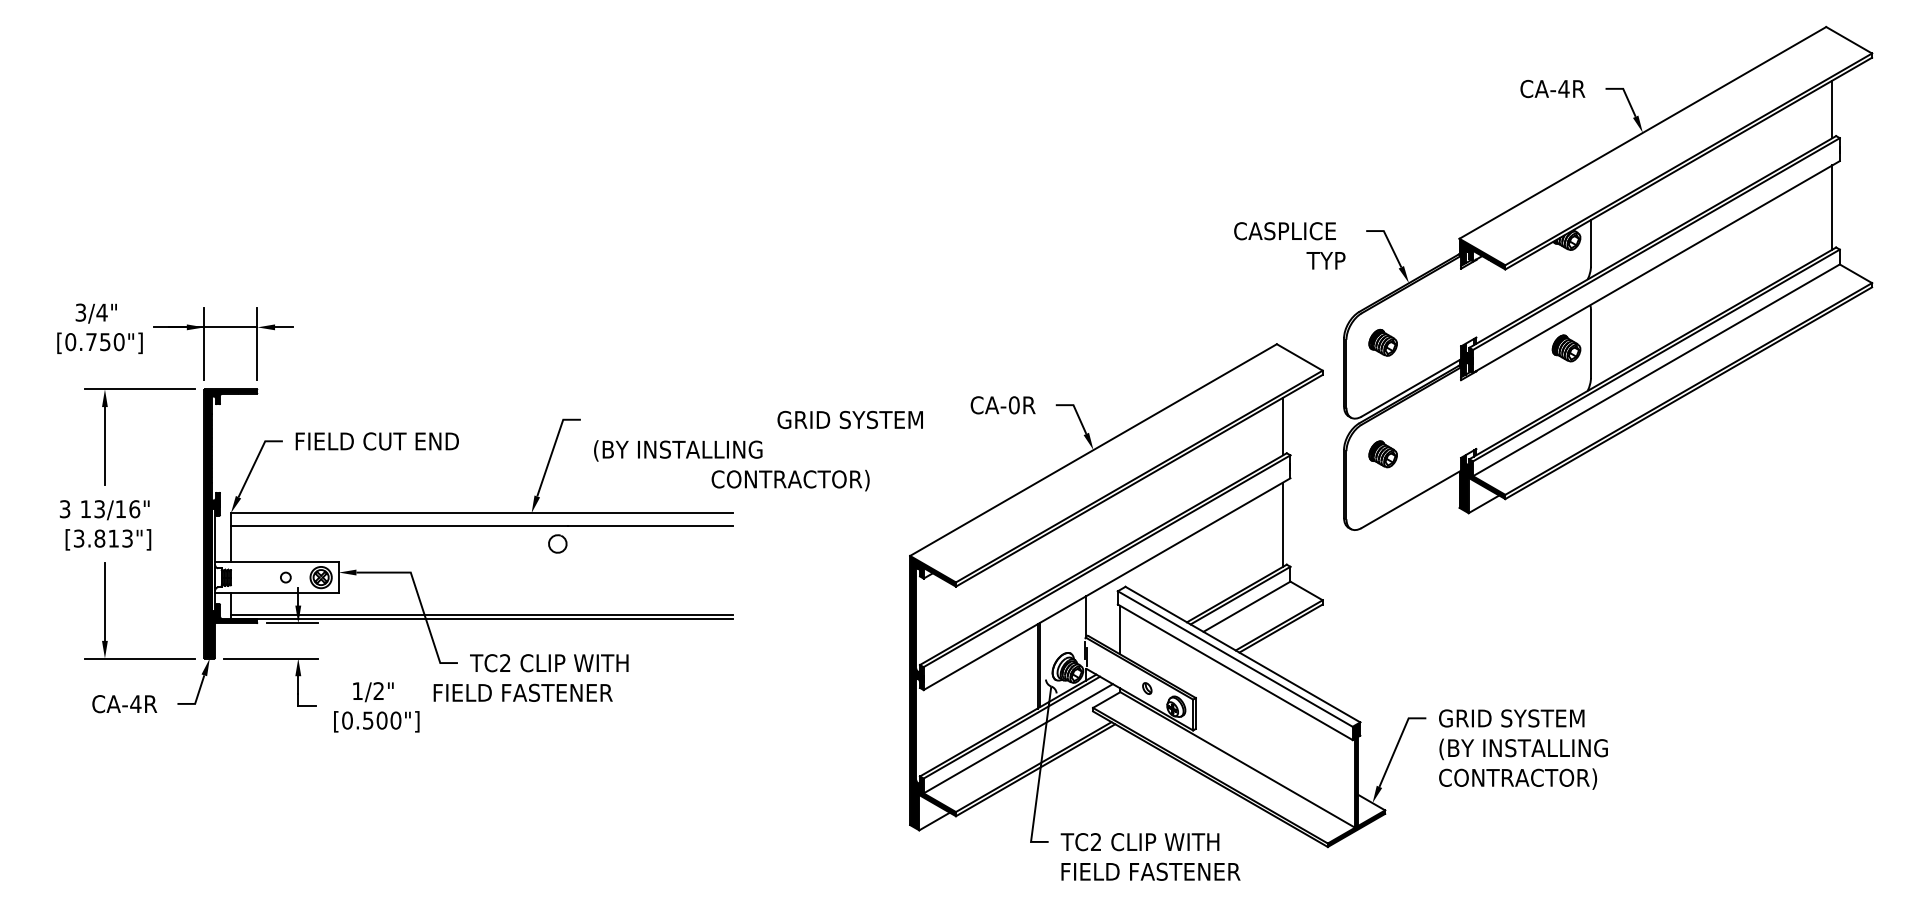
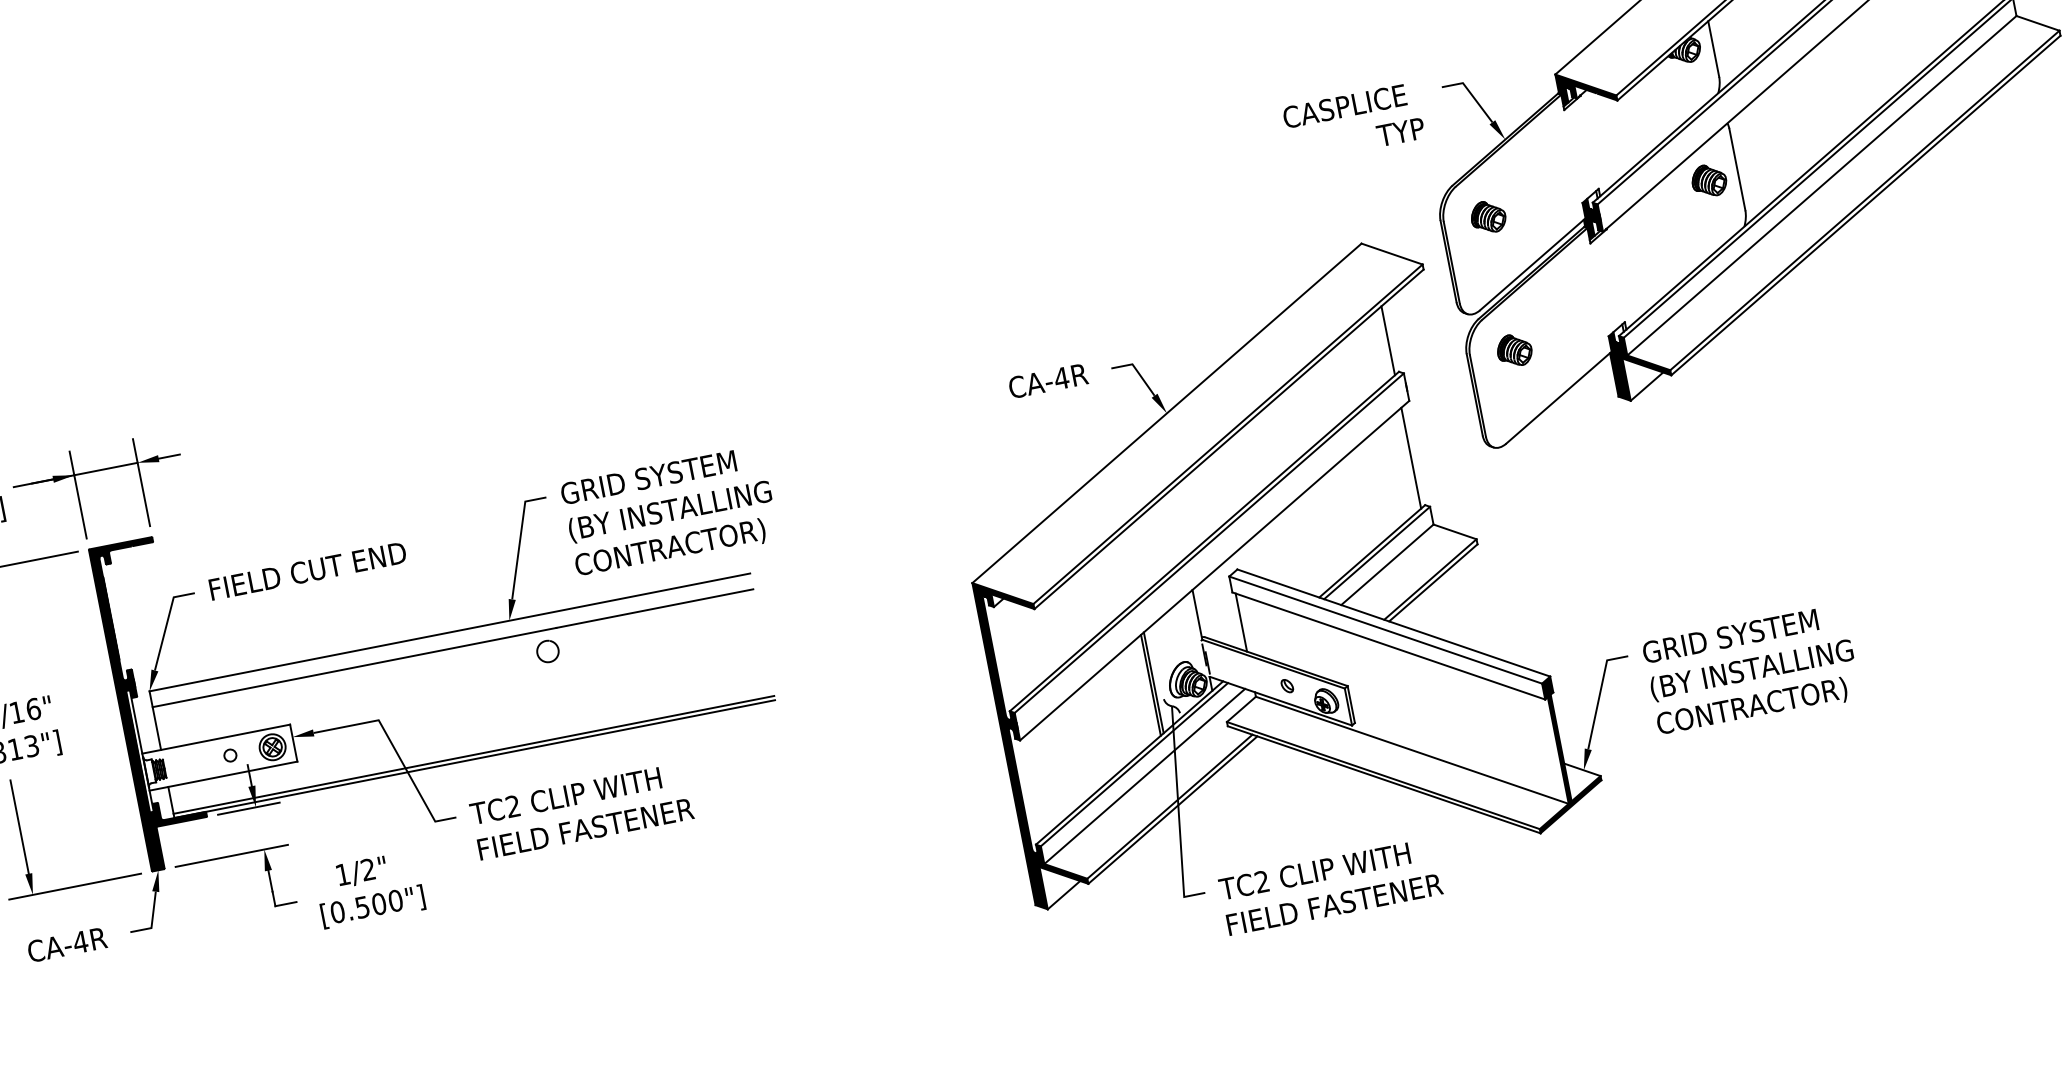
text: (1013, 405) -> (1060, 378), CA-0R -> CA-4R
text: (849, 419) -> (647, 477), moved
text: (790, 480) -> (670, 548), moved
text: (522, 692) -> (584, 828), moved

